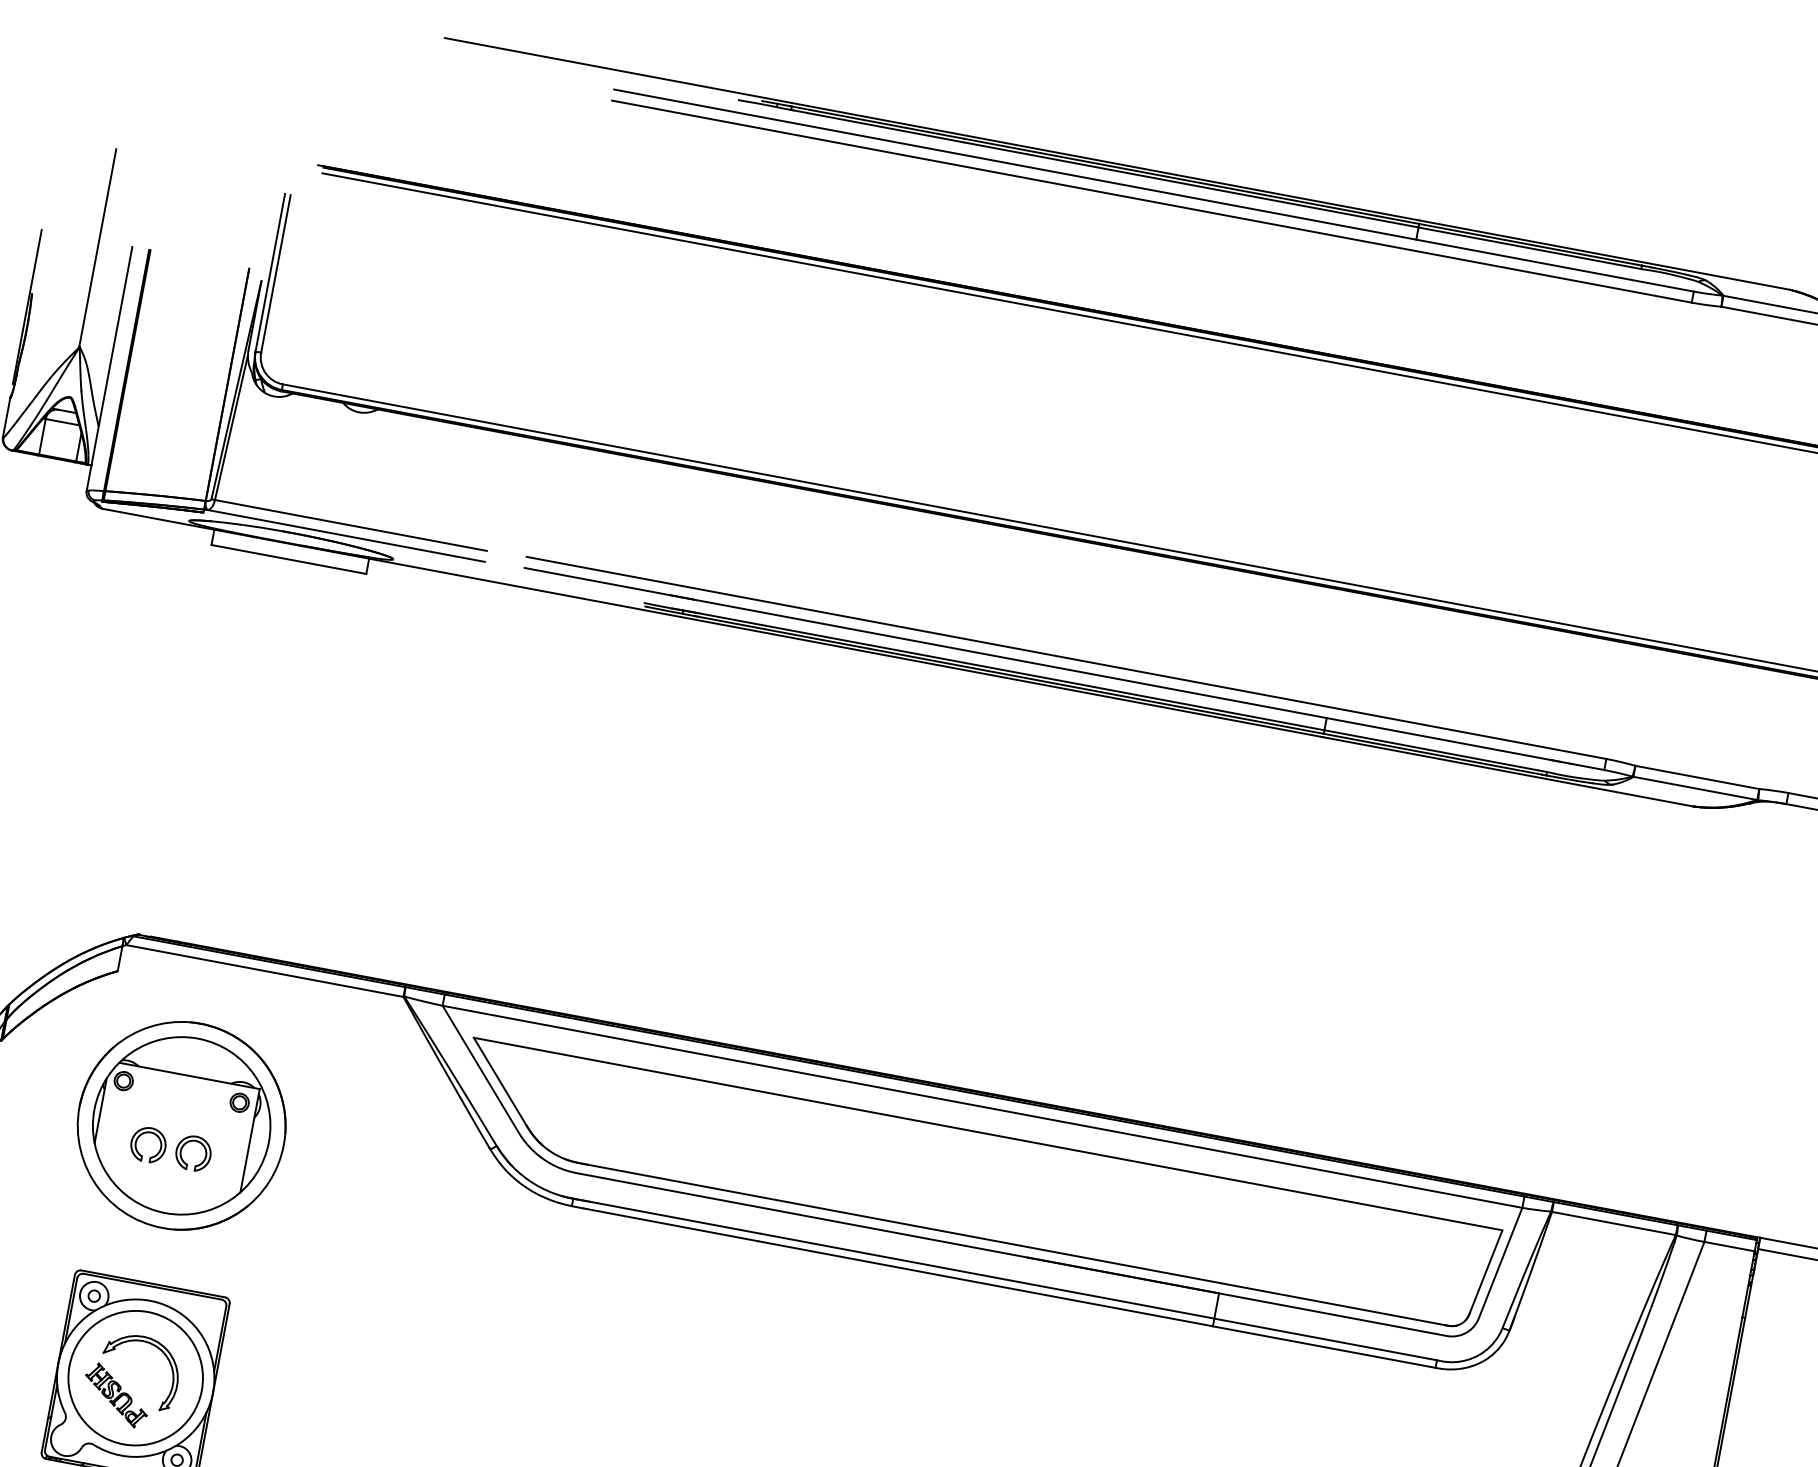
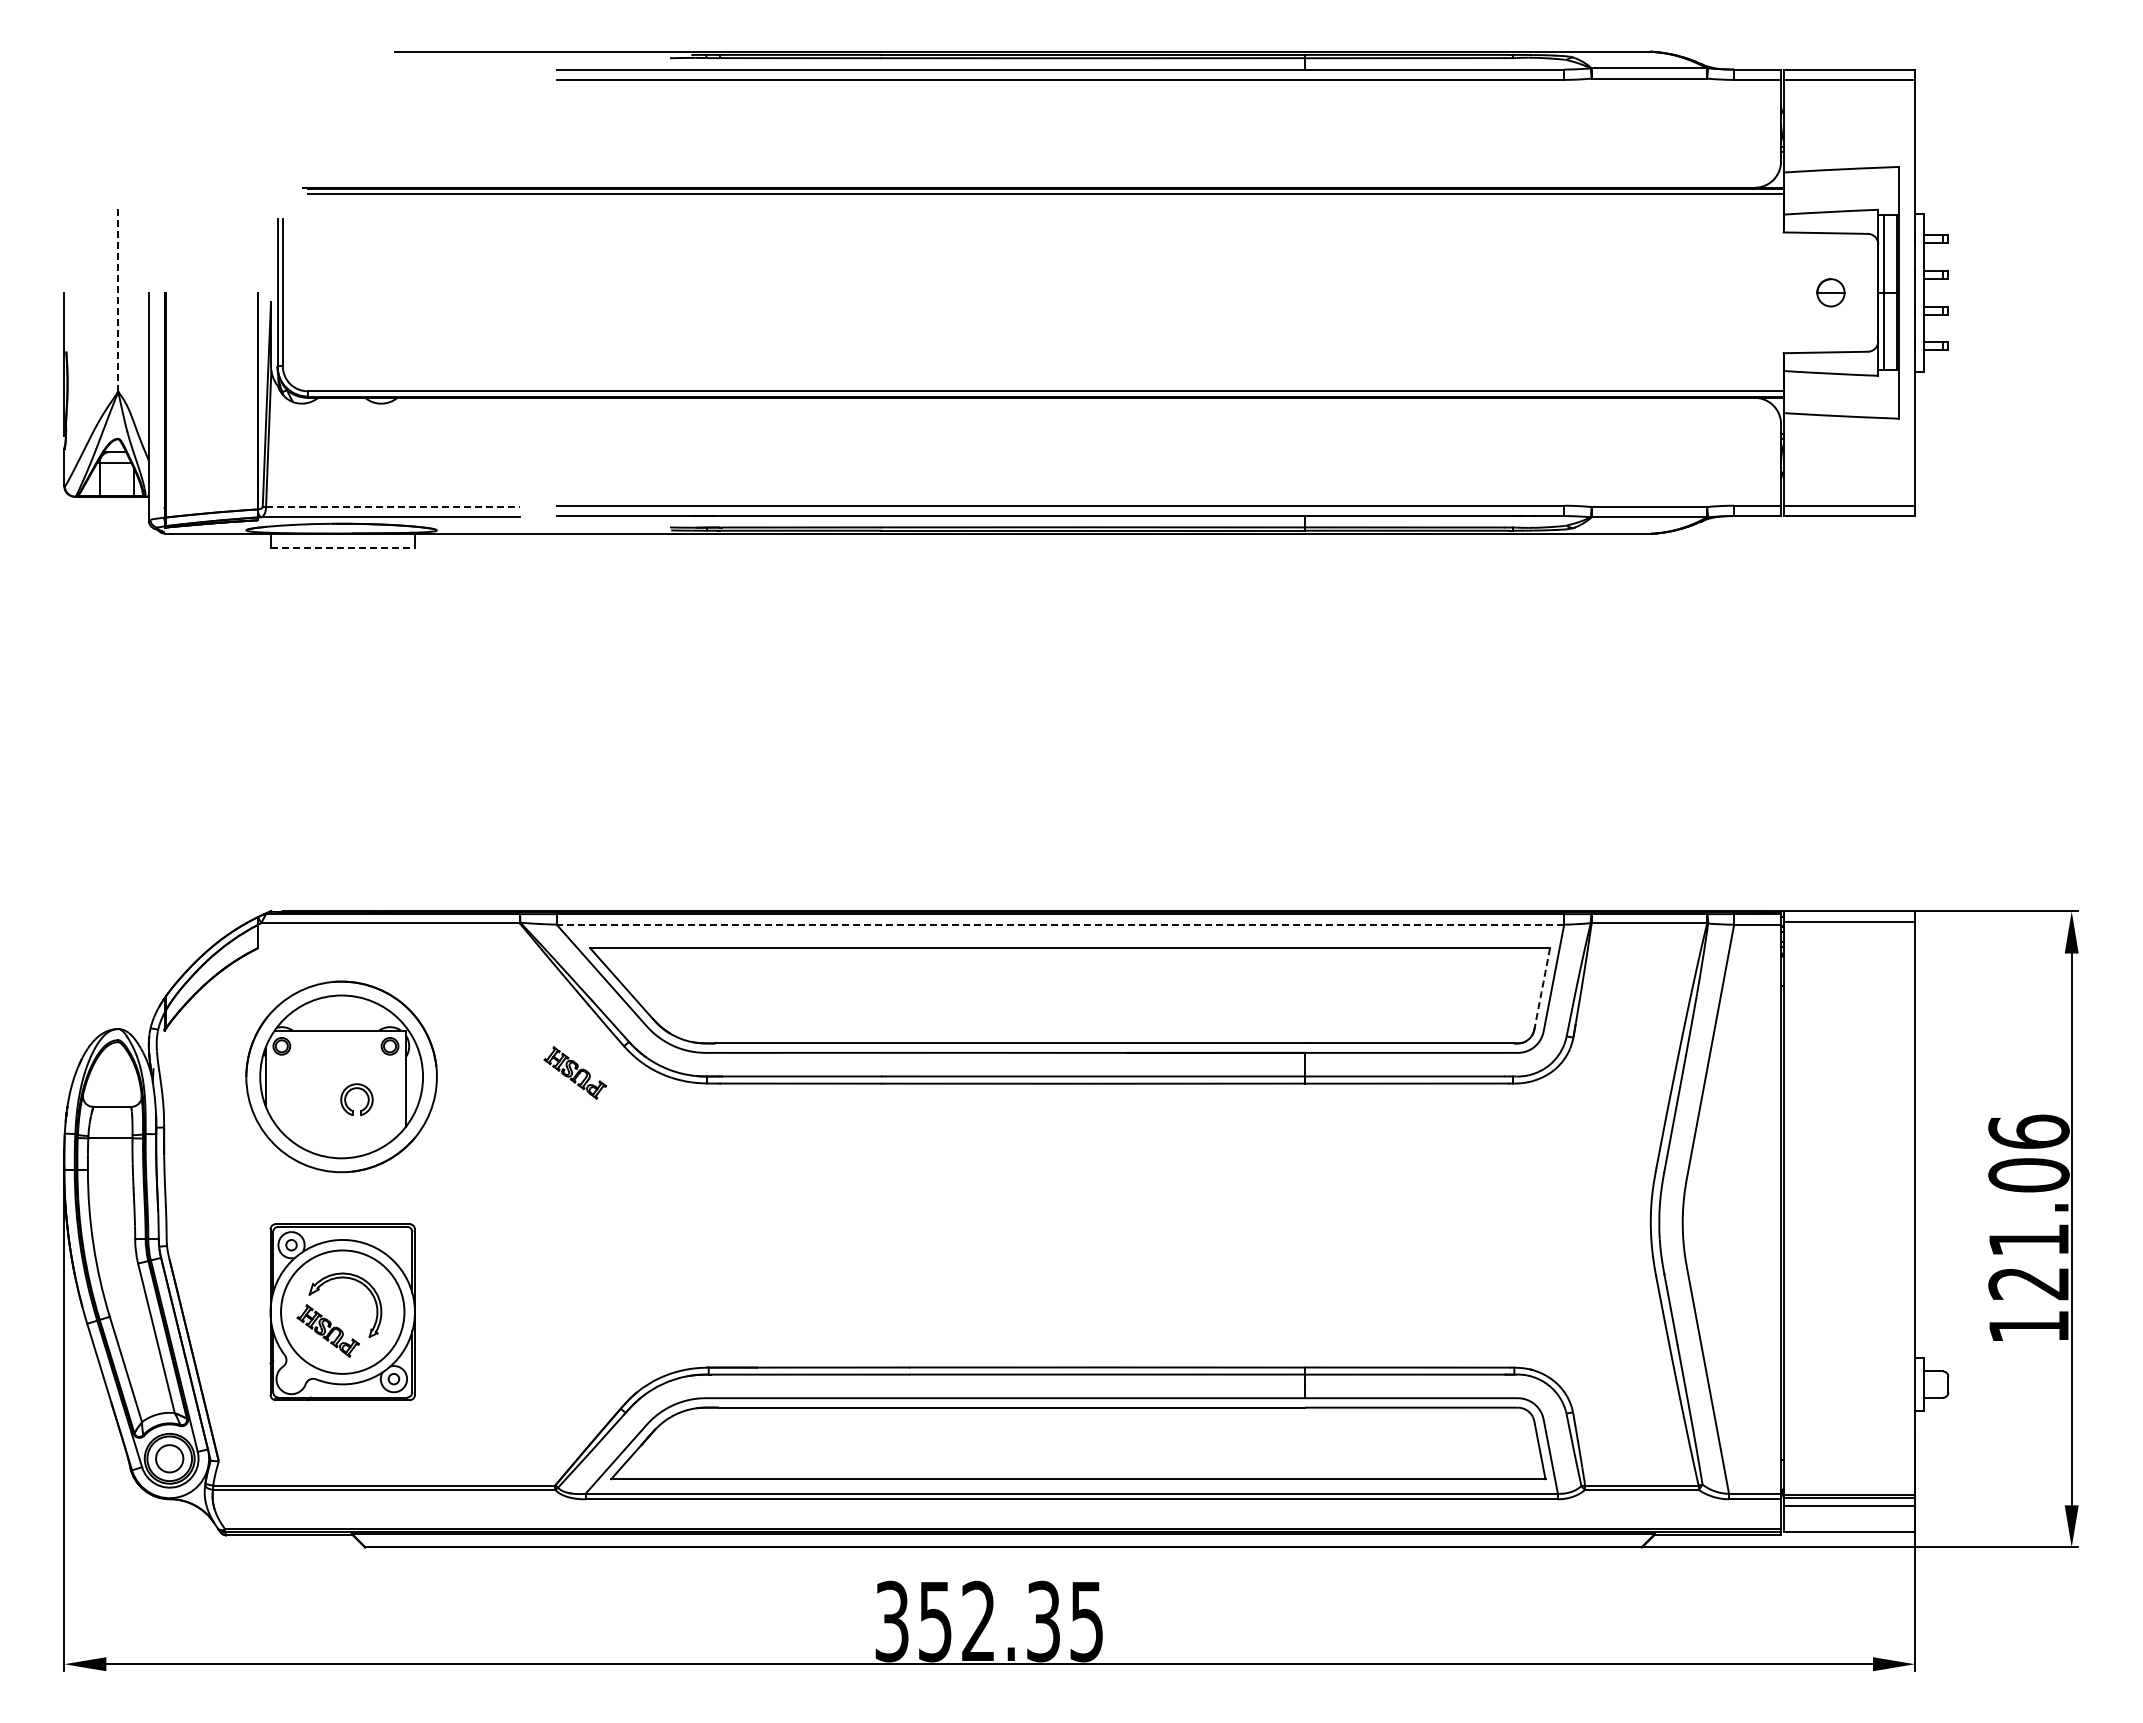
line: (97, 247) -> (117, 299), solid -> dashed
line: (350, 525) -> (392, 507), solid -> dashed
line: (289, 559) -> (343, 548), solid -> dashed
line: (982, 1106) -> (1060, 924), solid -> dashed
part: (145, 1134) -> (310, 1090), removed
part: (433, 1168) -> (575, 1072), added
arc: (1486, 1270) -> (1542, 987), solid -> dashed

